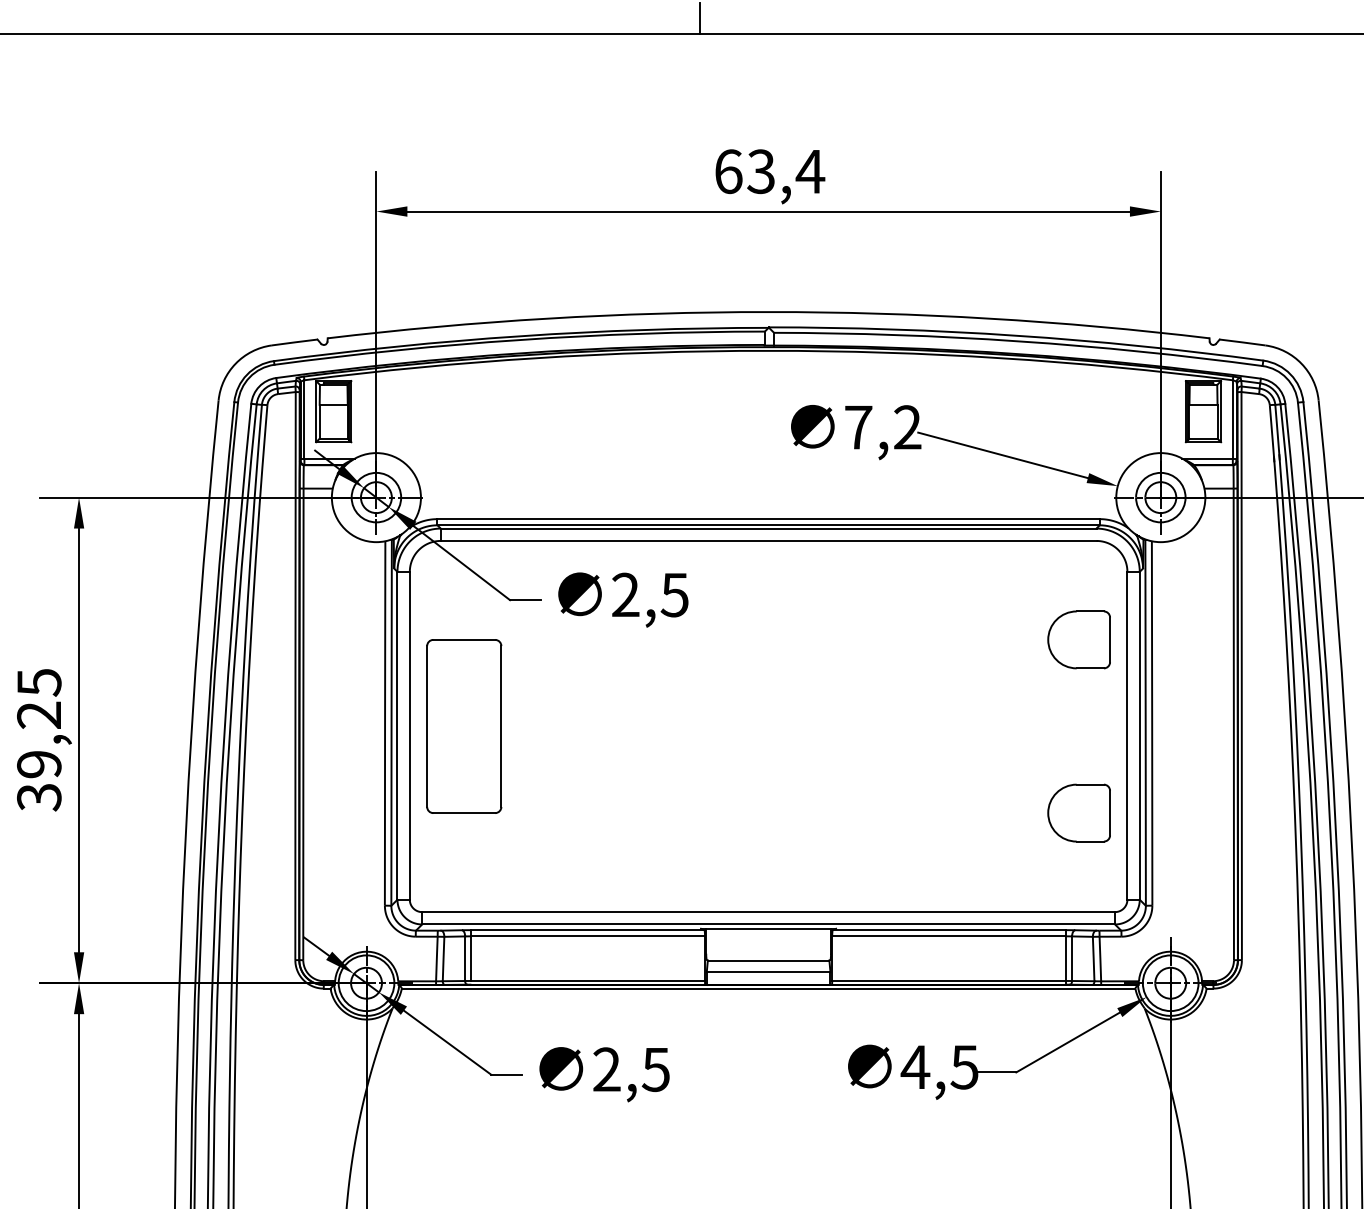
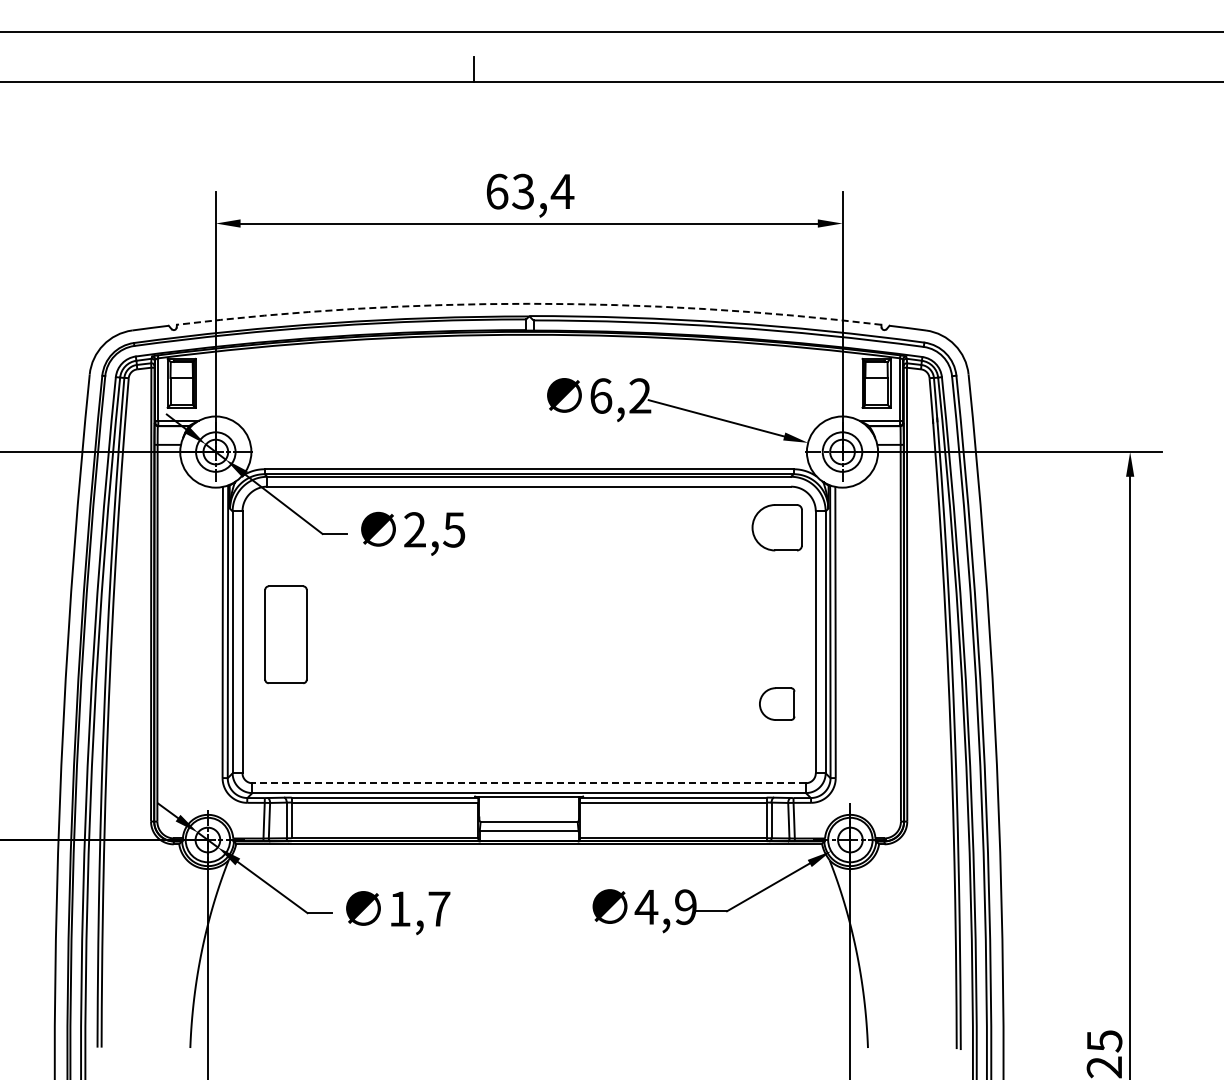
arc: (769, 311) -> (529, 303), solid -> dashed
text: (859, 426) -> (601, 395), 7,2 -> 6,2
part: (1078, 639) -> (776, 527), moved
part: (463, 725) -> (285, 634), size x0.7
part: (1078, 812) -> (776, 703), size x0.7
line: (769, 912) -> (529, 783), solid -> dashed
text: (964, 1066) -> (685, 906), 4,5 -> 4,9
text: (631, 1068) -> (419, 908), 2,5 -> 1,7

